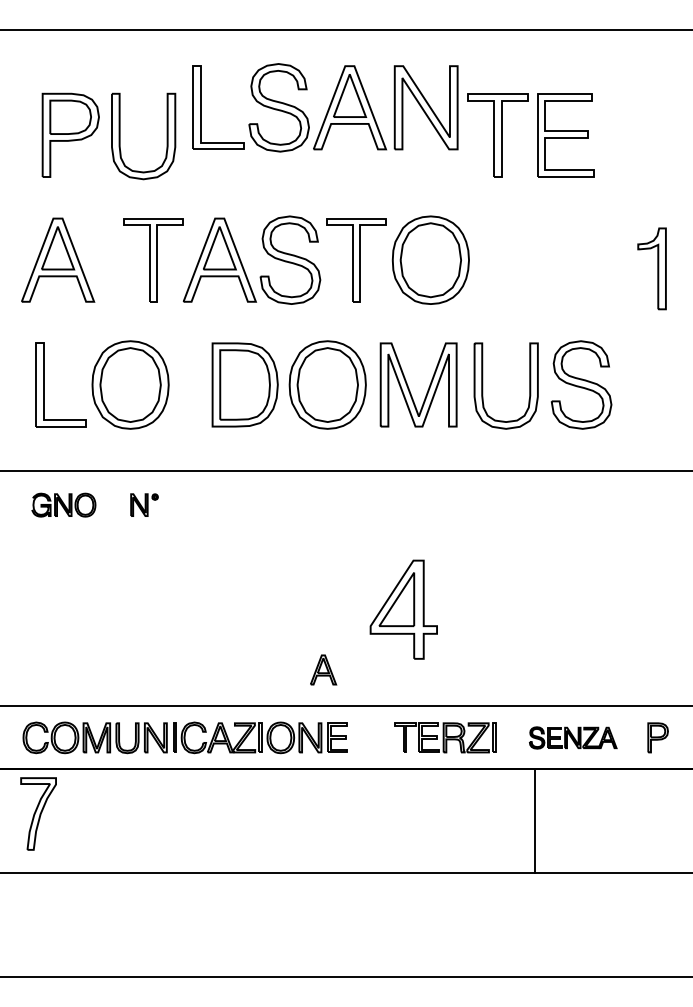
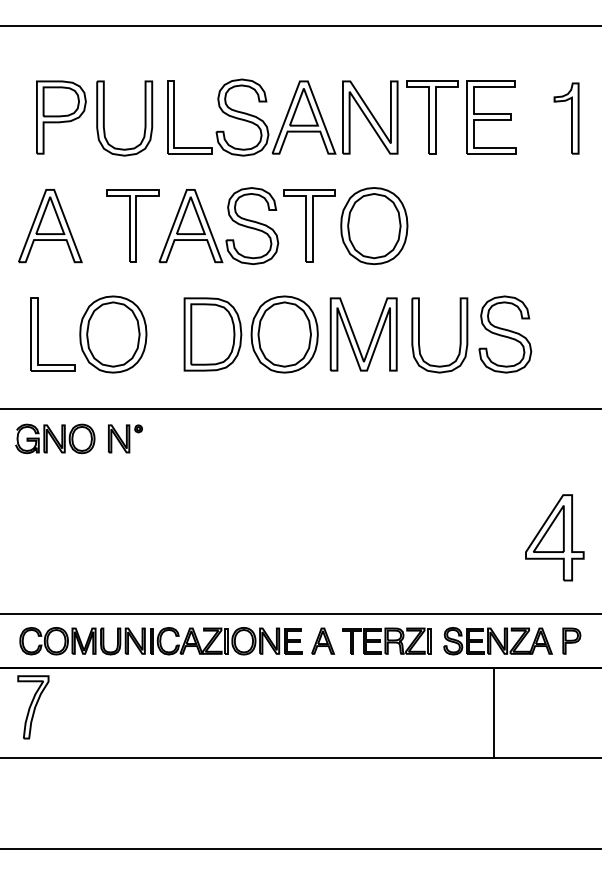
part: (325, 107) -> (282, 117), moved
part: (651, 268) -> (566, 118), moved
part: (64, 504) -> (55, 438), size x1.43
part: (144, 504) -> (125, 438), size x1.43
part: (403, 609) -> (554, 537), moved
part: (324, 669) -> (323, 640), moved
part: (572, 738) -> (497, 641), size x1.43
line: (535, 819) -> (494, 712), moved

